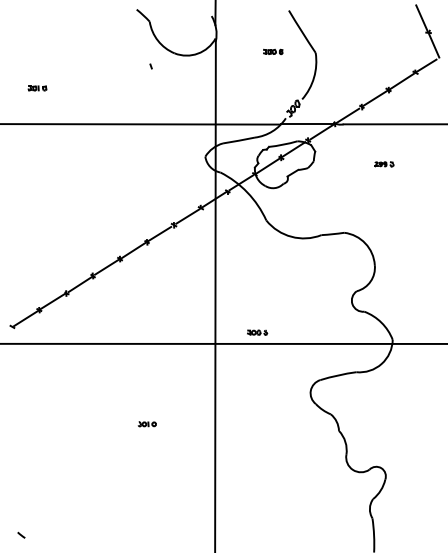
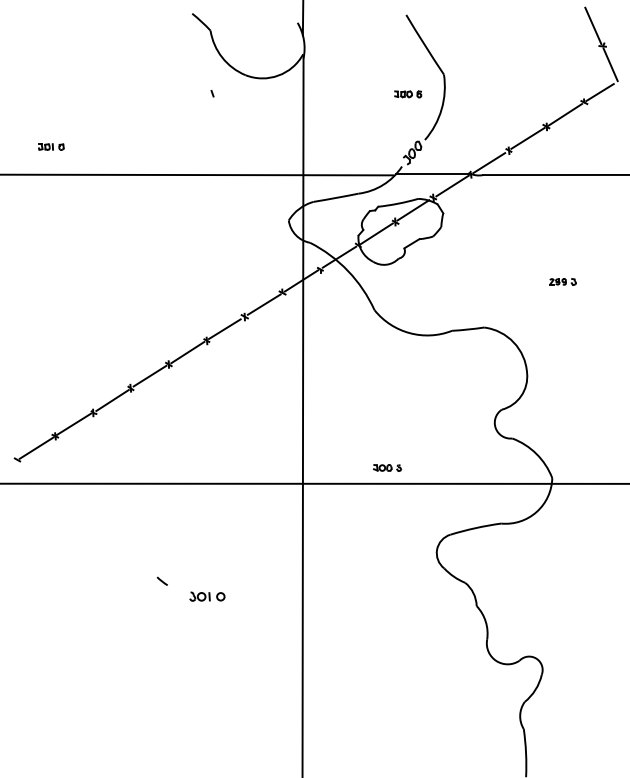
part: (273, 51) -> (408, 93), moved
part: (37, 88) -> (51, 147), moved
part: (384, 164) -> (563, 282), moved
part: (257, 332) -> (387, 467), moved
part: (146, 424) -> (206, 597), size x1.4
arc: (21, 534) -> (162, 580), moved

